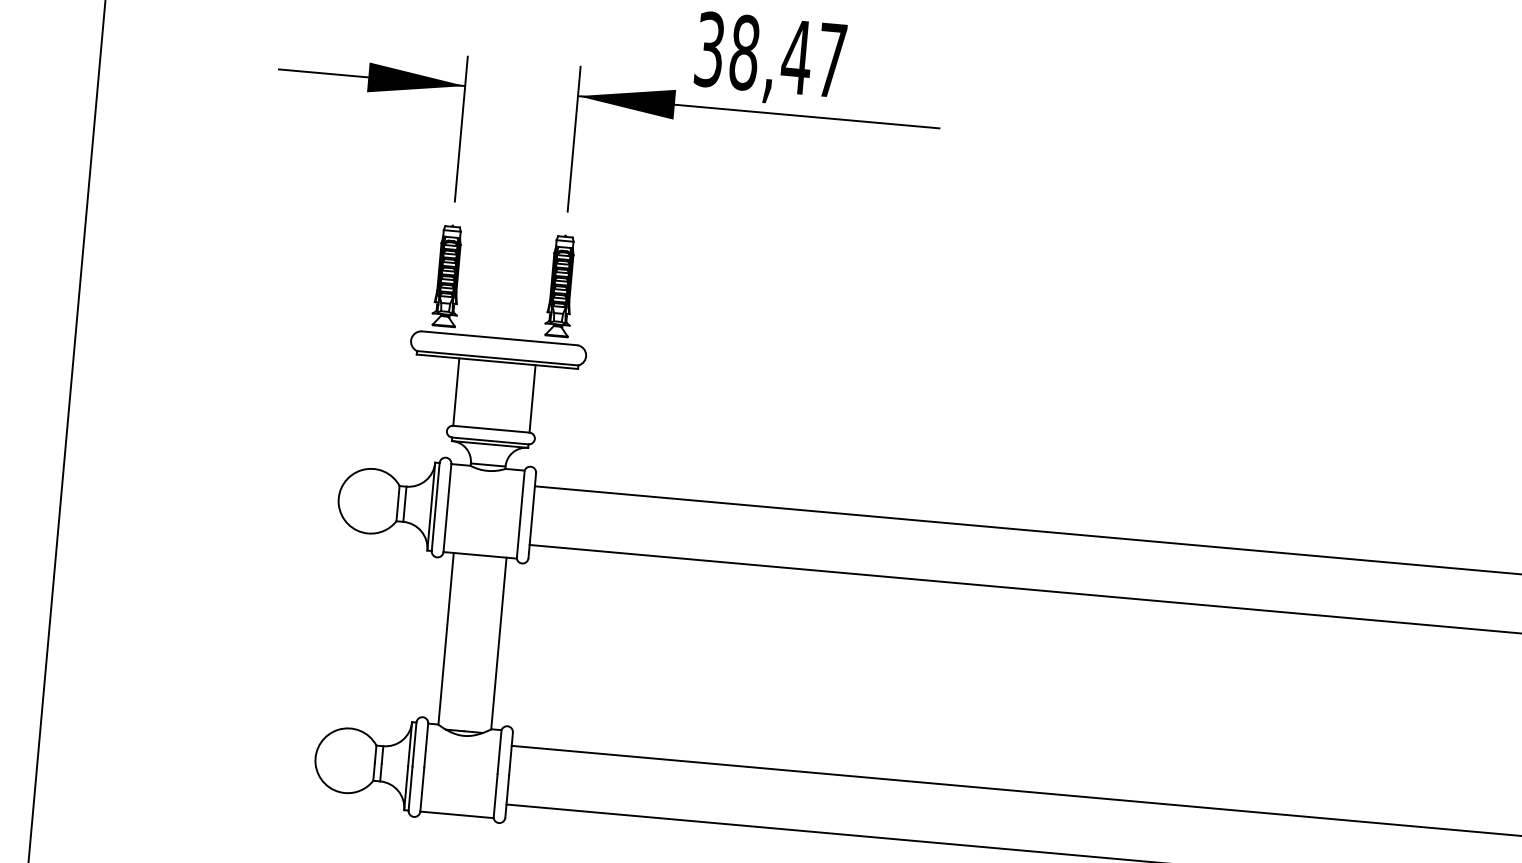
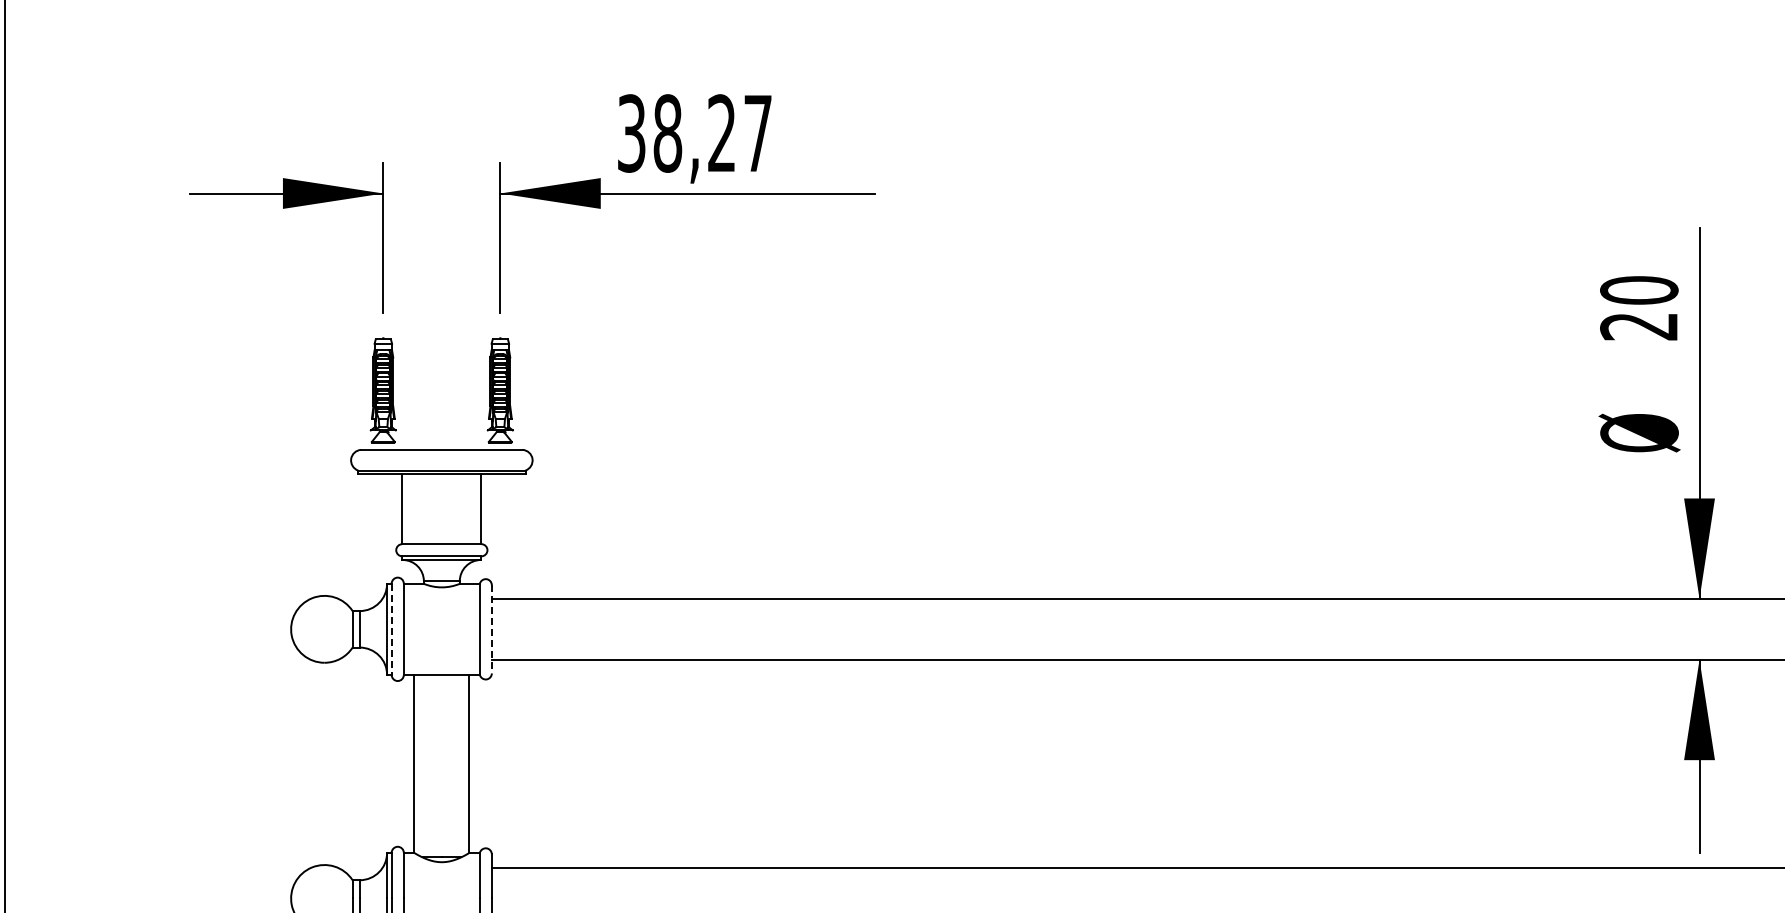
text: (796, 56) -> (721, 132), 38,47 -> 38,27
line: (435, 507) -> (391, 629), solid -> dashed
line: (531, 515) -> (491, 629), solid -> dashed

